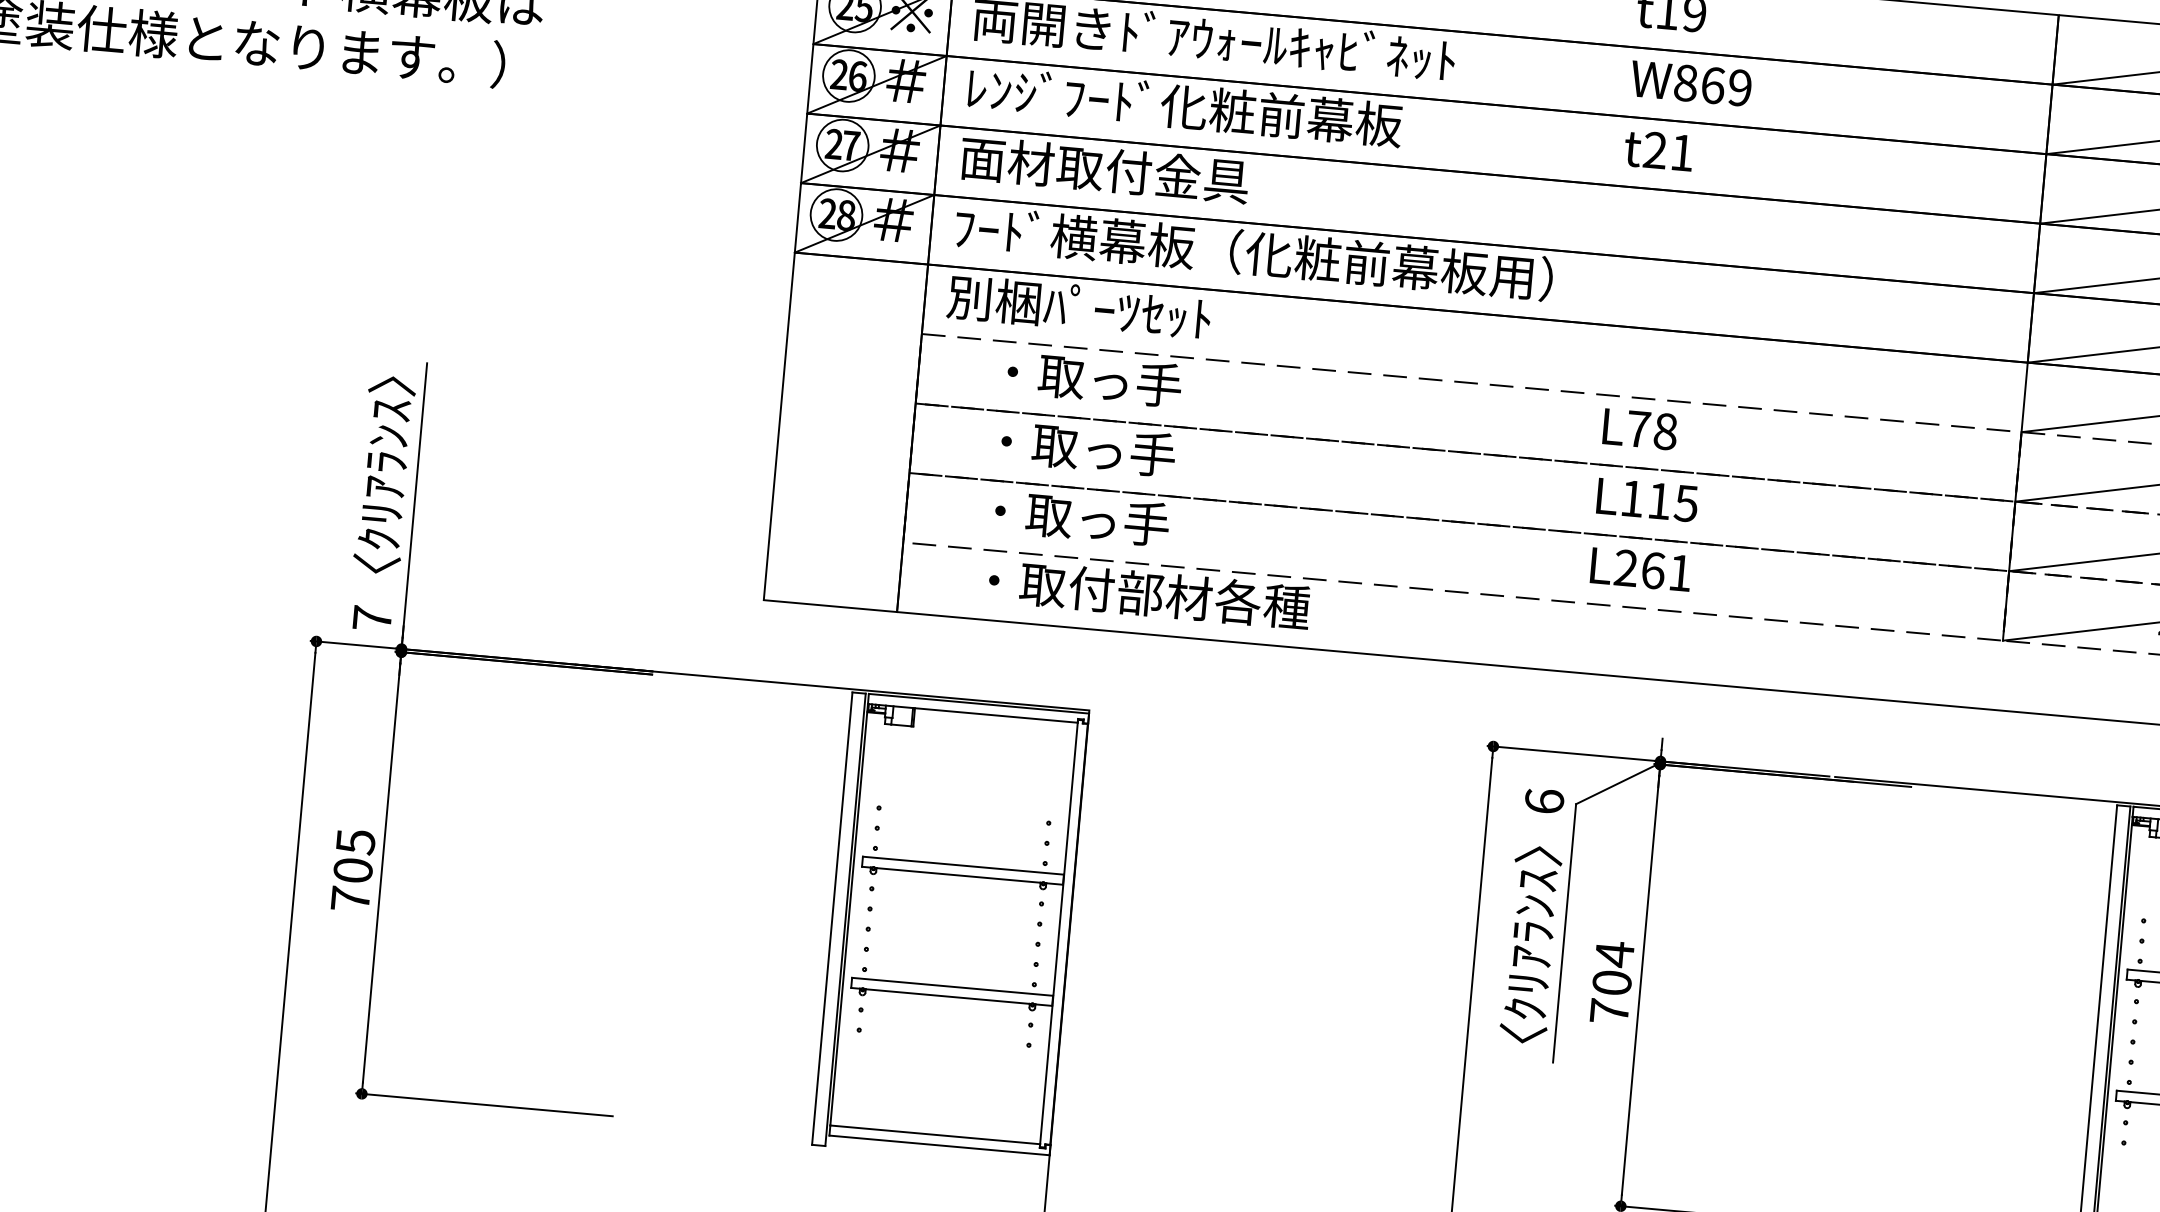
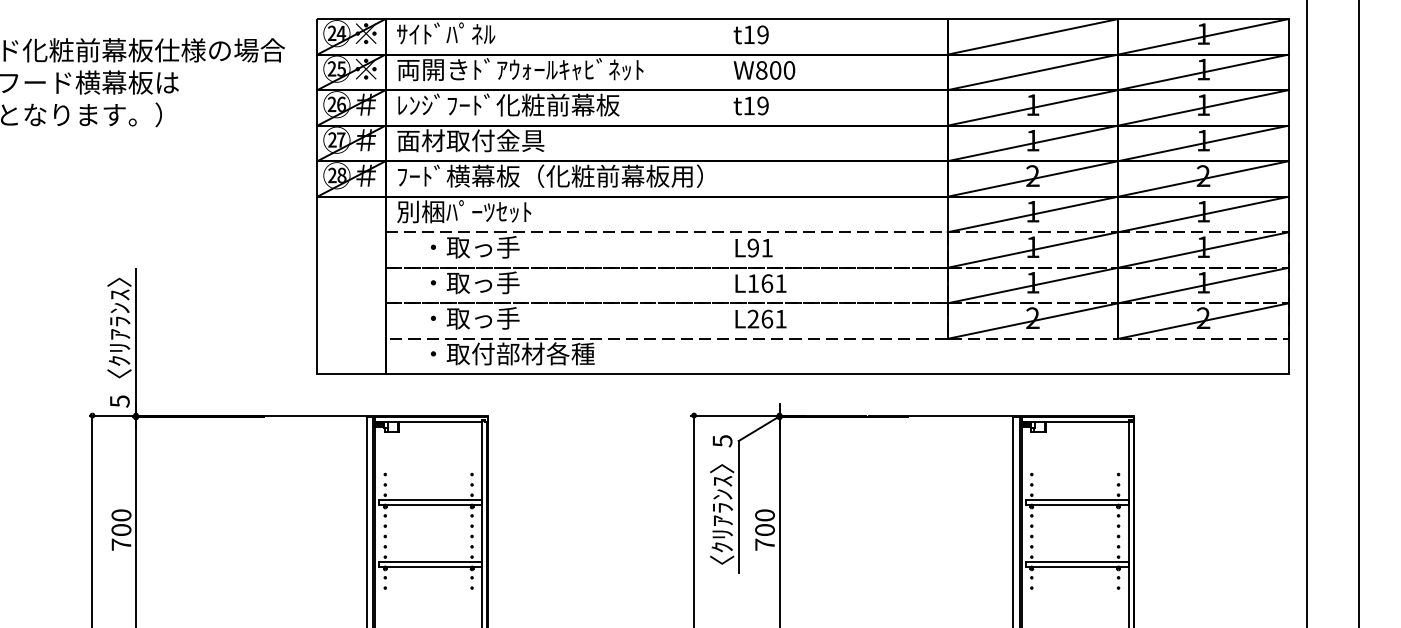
text: (1726, 86) -> (782, 70), W869 -> W800
text: (1667, 150) -> (755, 105), t21 -> t19
text: (1650, 429) -> (759, 247), L78 -> L91
text: (1671, 502) -> (773, 283), L115 -> L161
text: (371, 618) -> (119, 401), 7 -> 5
text: (1544, 802) -> (722, 441), 6 -> 5
text: (355, 842) -> (121, 515), 705 -> 700
text: (1613, 954) -> (764, 515), 704 -> 700

